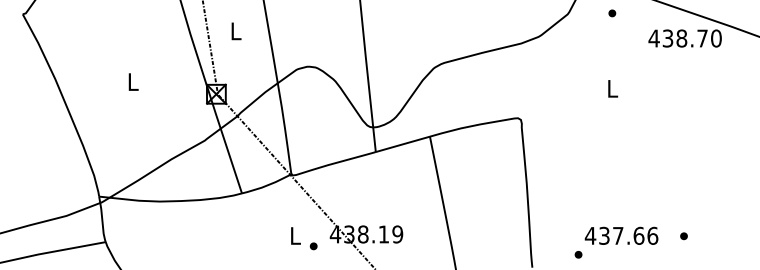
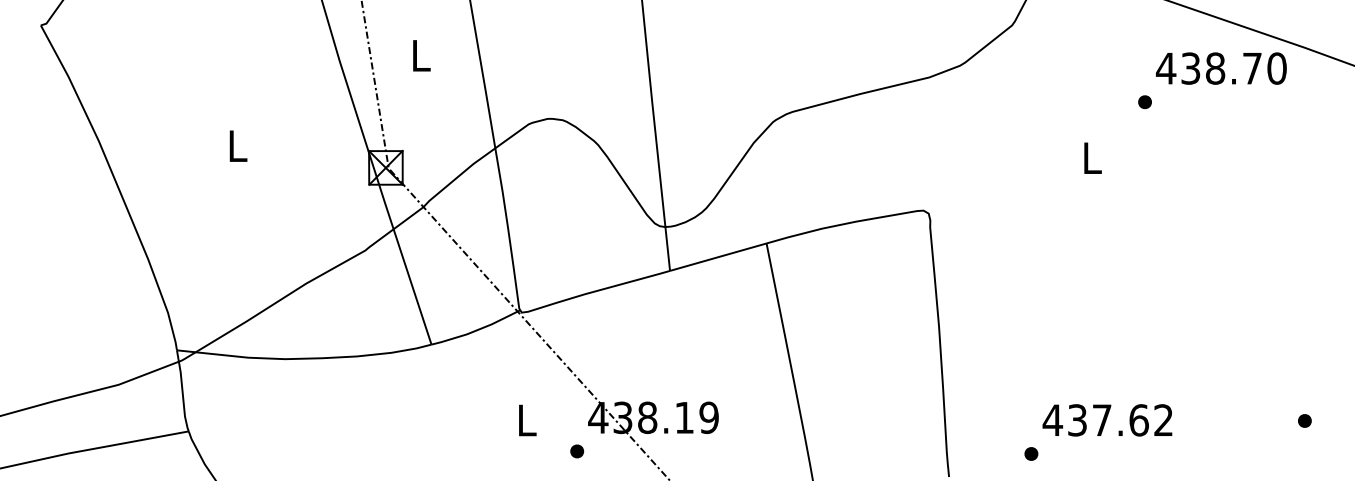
part: (612, 13) -> (1145, 102), moved
text: (652, 235) -> (1163, 419), 437.66 -> 437.62
part: (683, 236) -> (1303, 421), moved
part: (313, 246) -> (576, 451), moved

